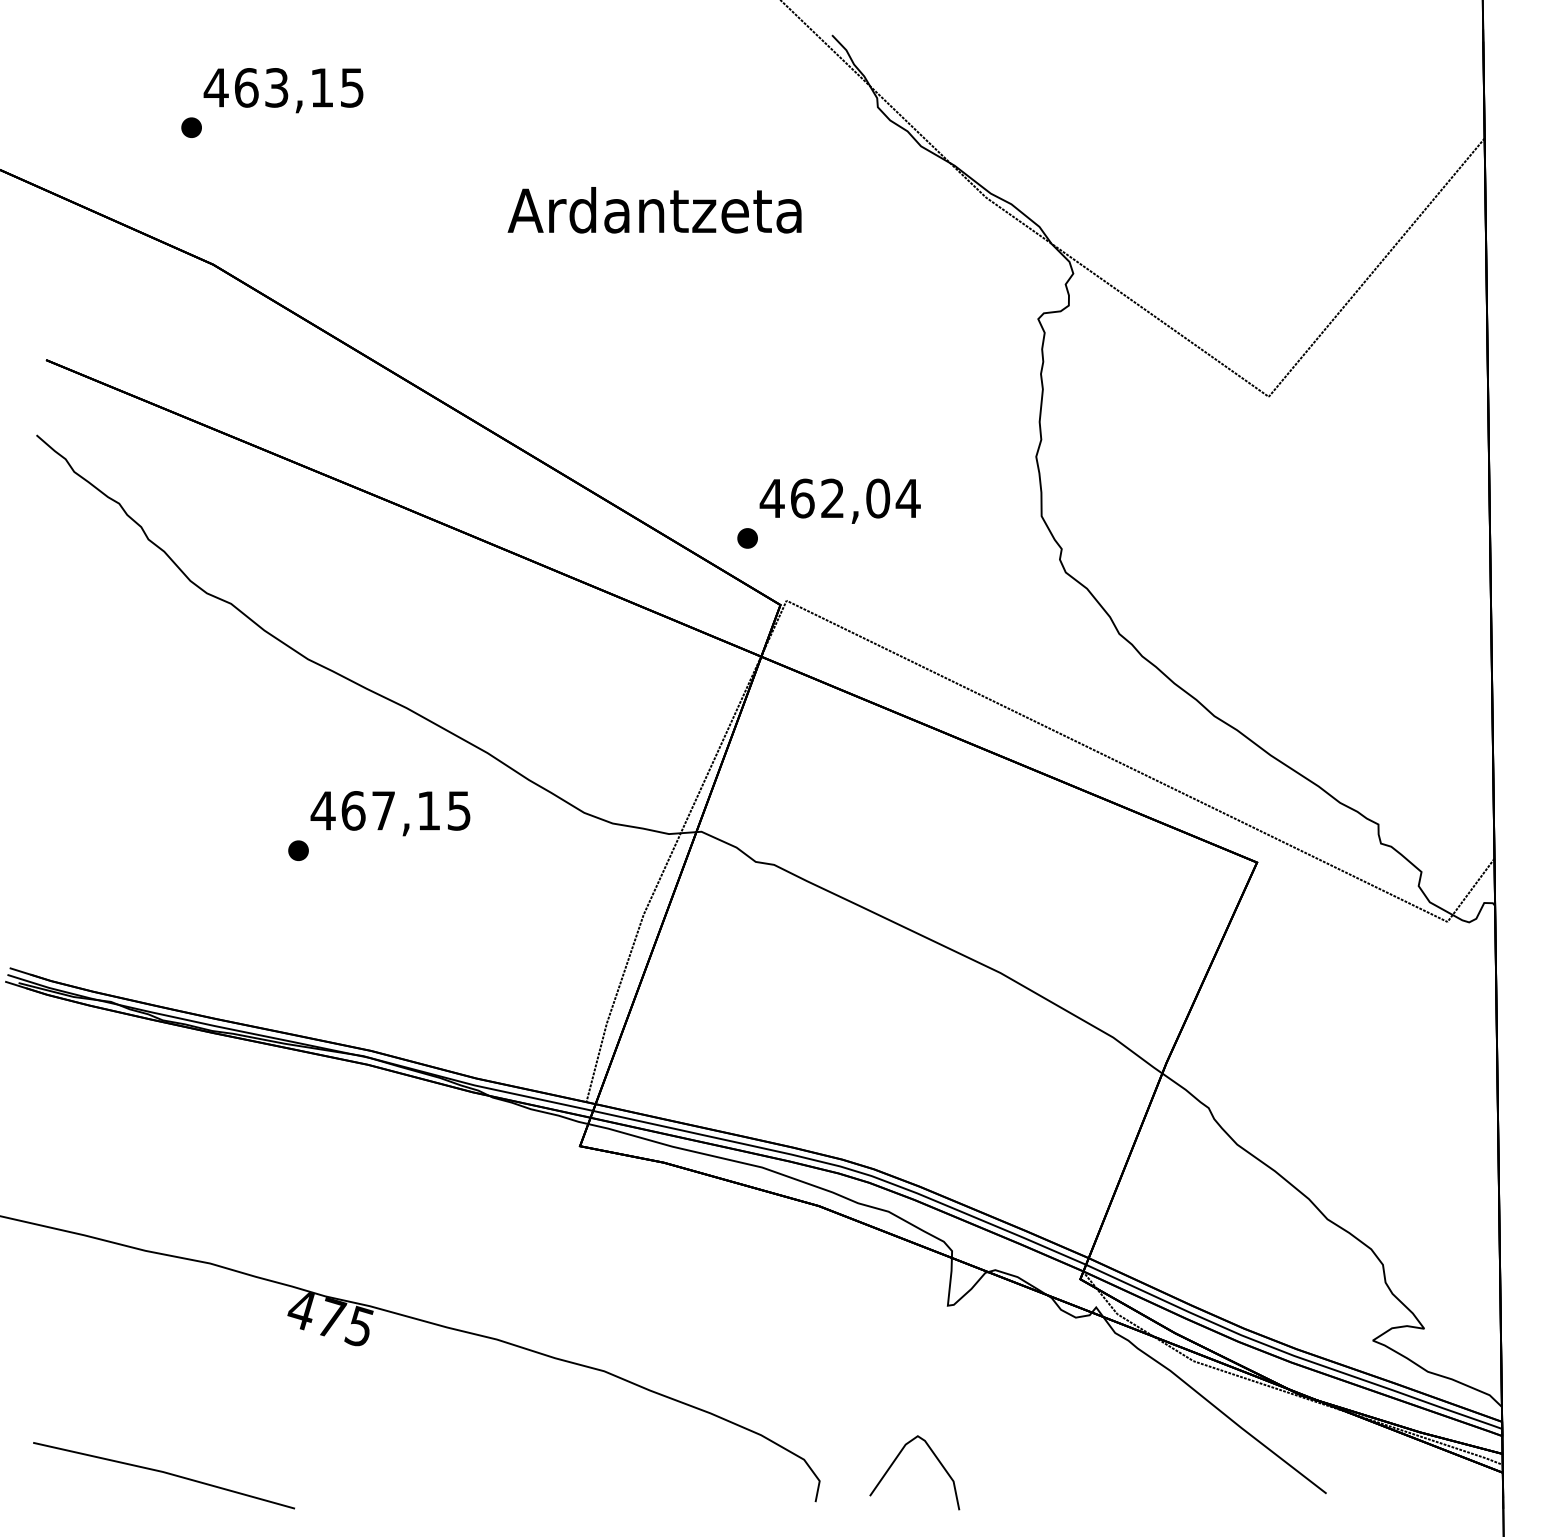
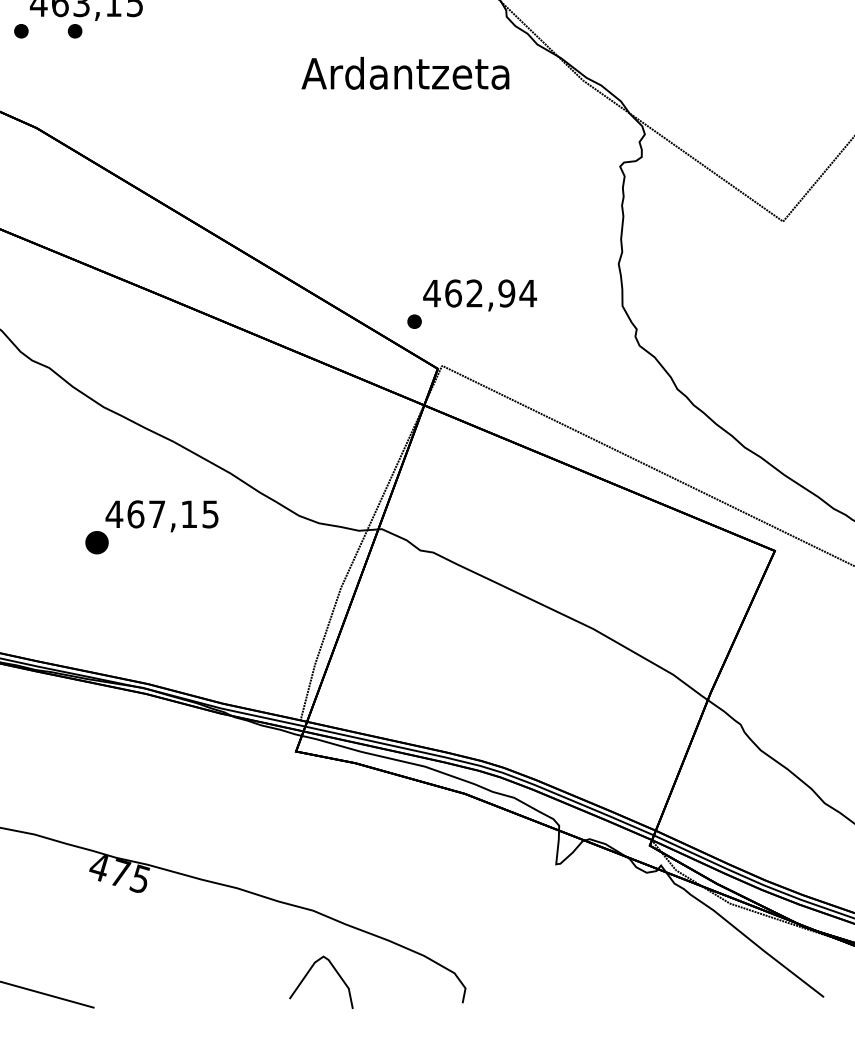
part: (267, 127) -> (75, 31), added
text: (654, 210) -> (405, 73), moved
text: (878, 498) -> (507, 293), 462,04 -> 462,94
part: (298, 850) -> (96, 542), size x1.6
curve: (895, 1461) -> (307, 974), moved

